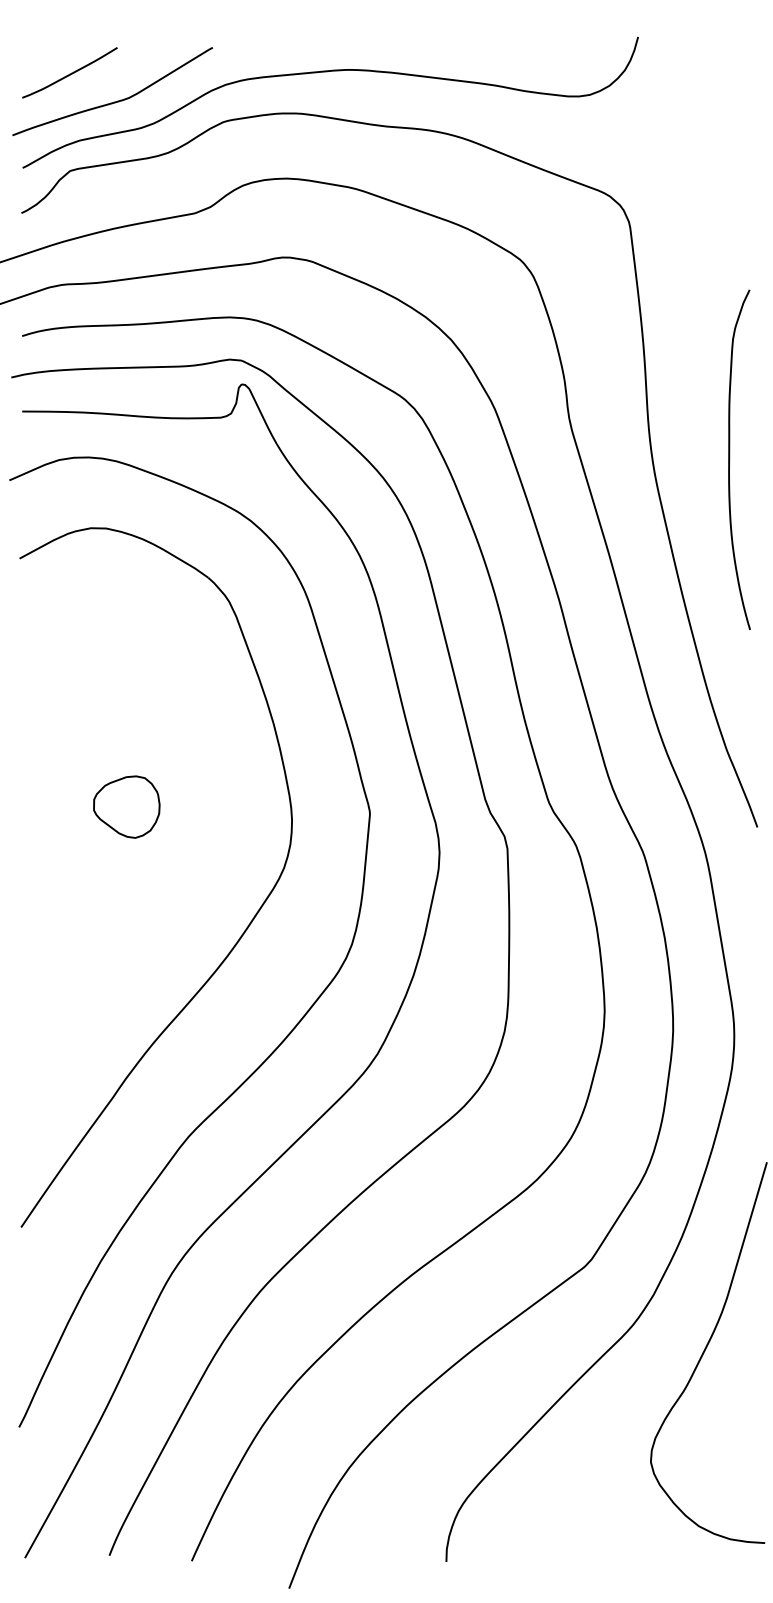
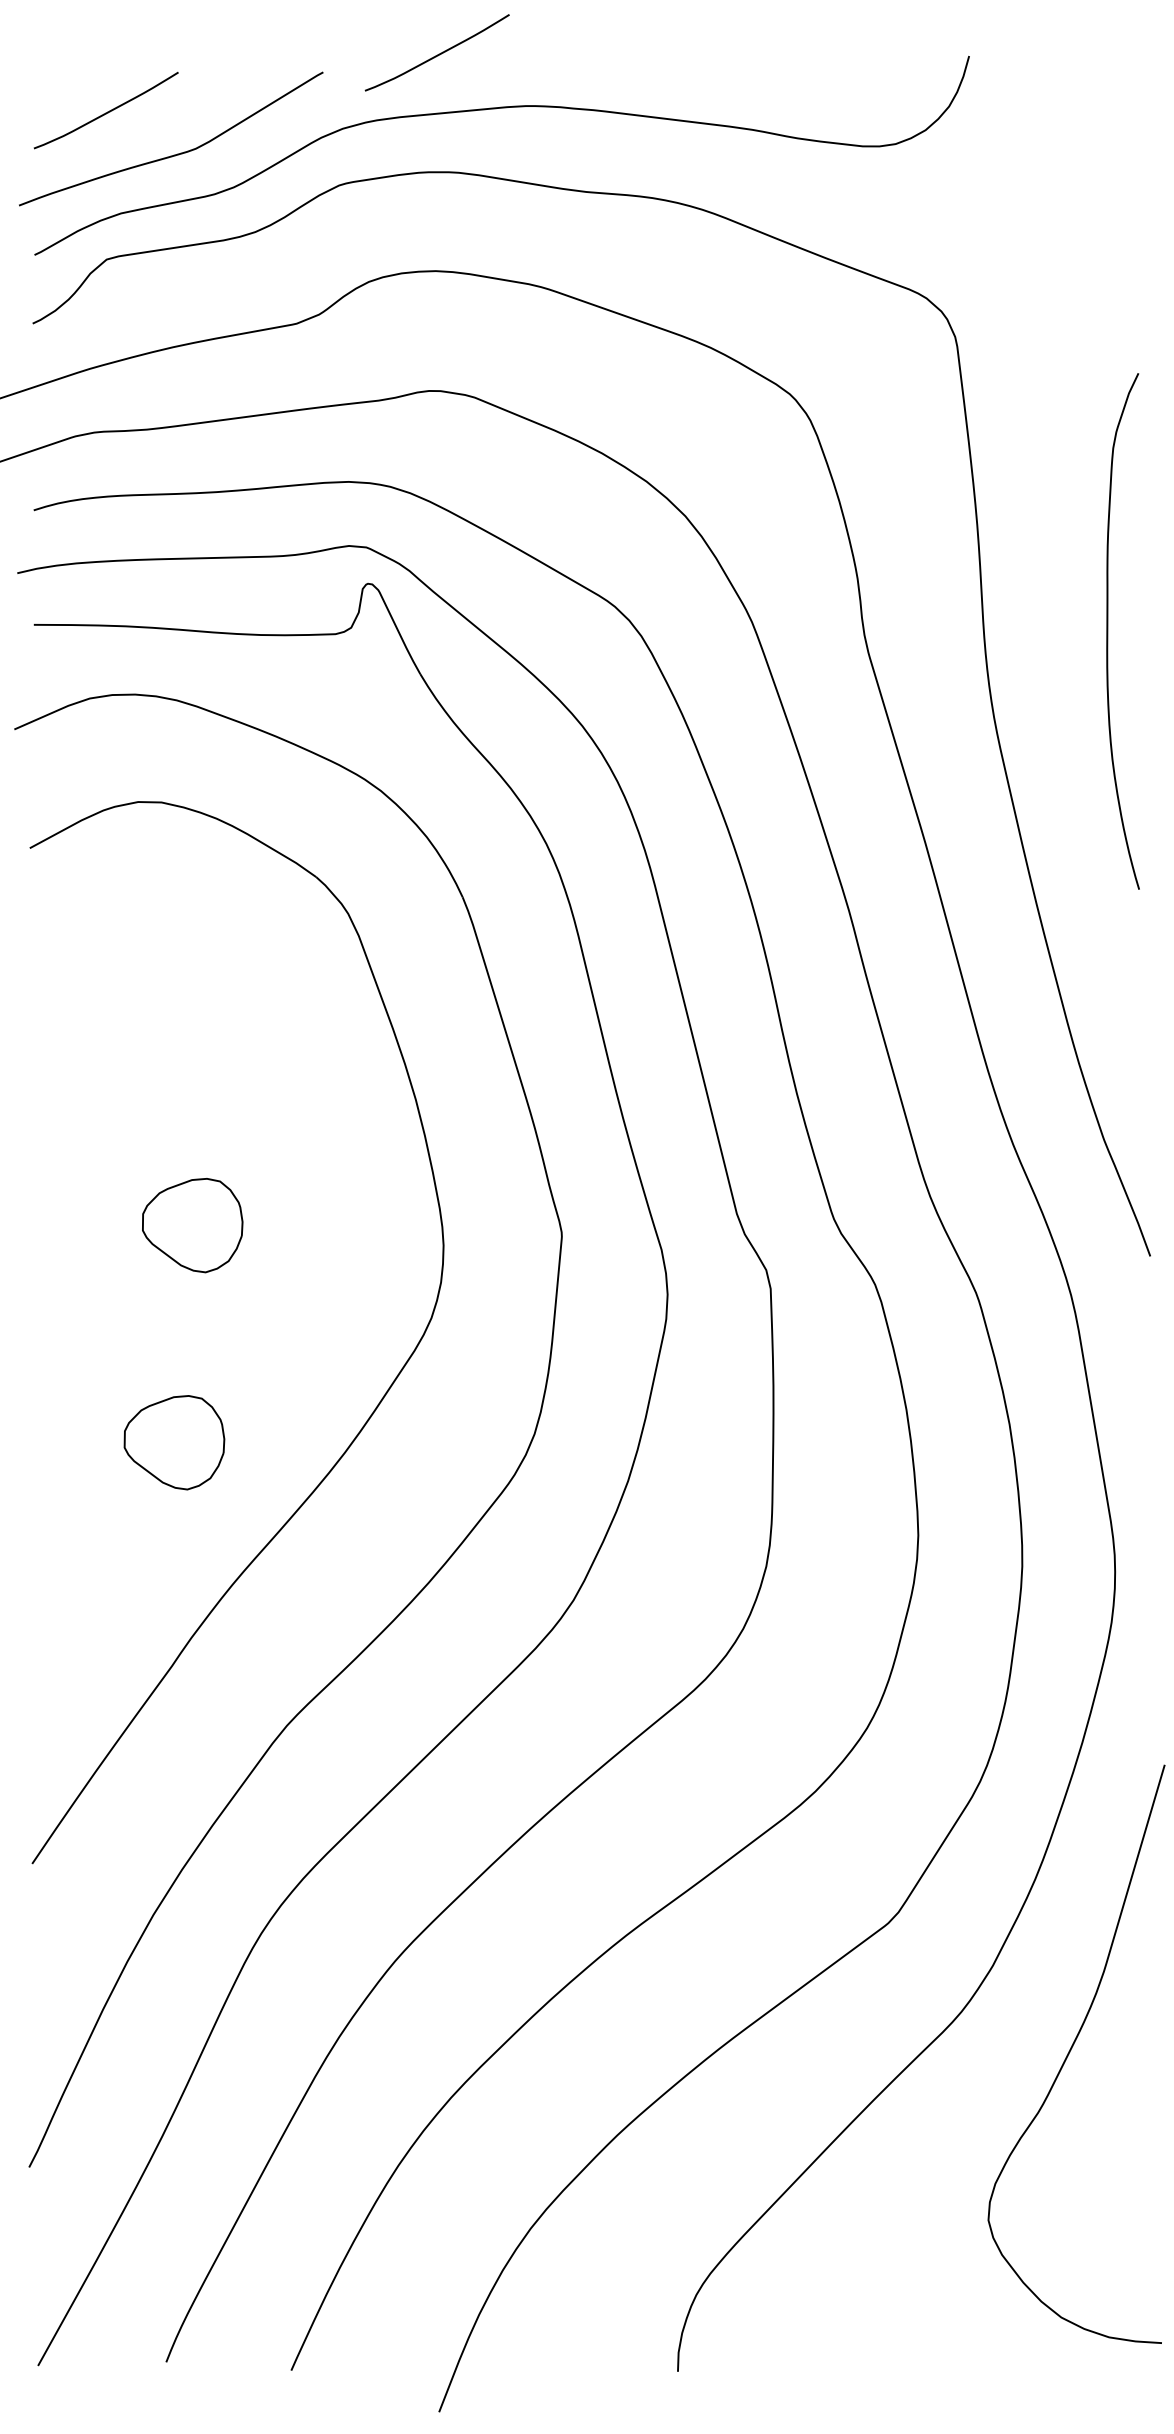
curve: (287, 35) -> (436, 53), added
curve: (730, 459) -> (1109, 630), moved
part: (114, 949) -> (173, 1441), added

